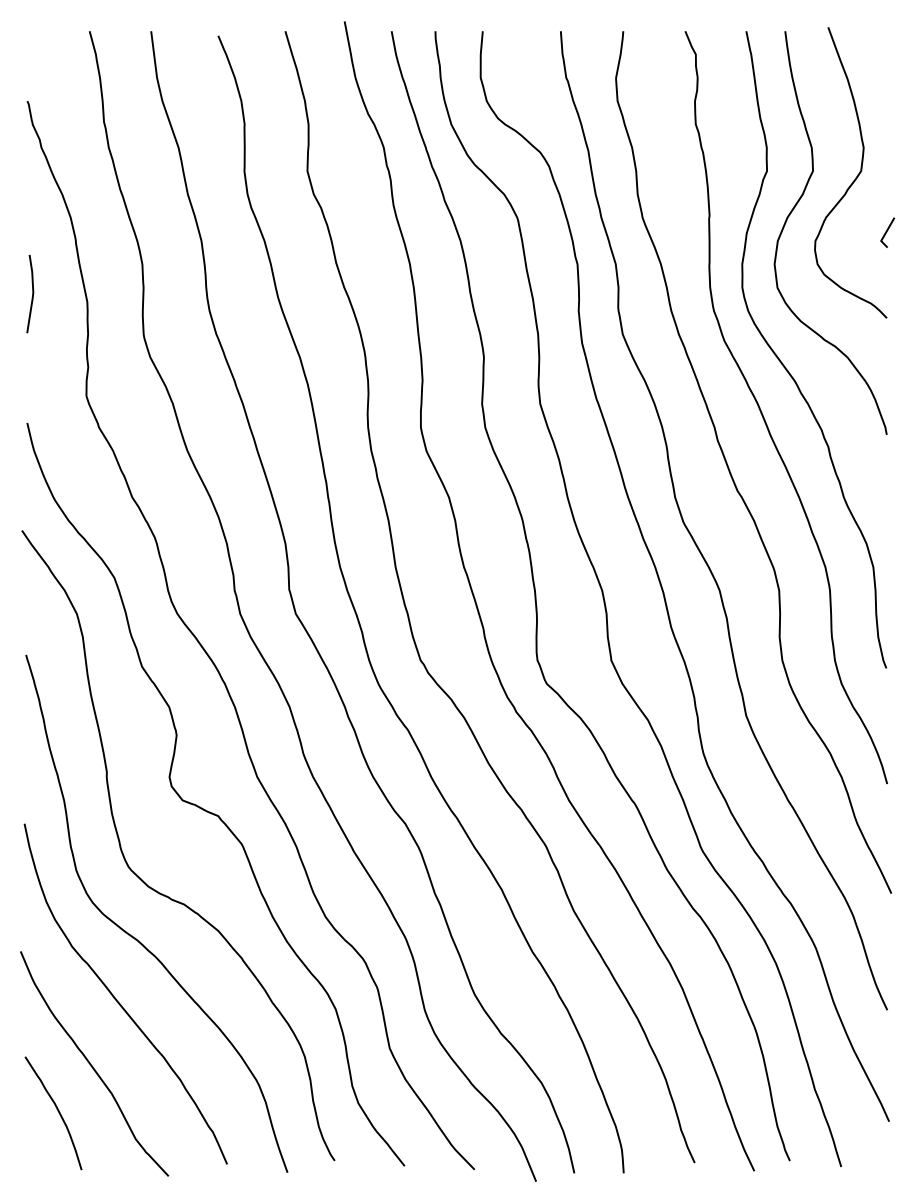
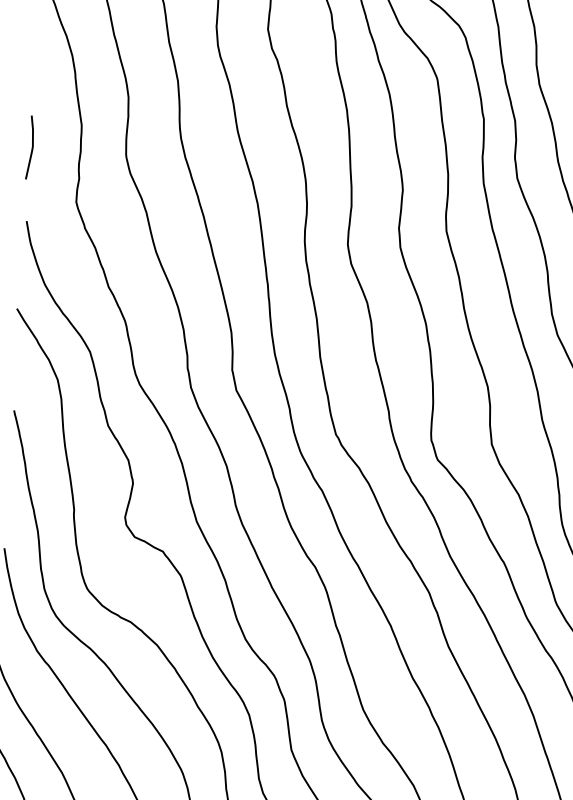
line: (32, 293) -> (32, 147), moved

